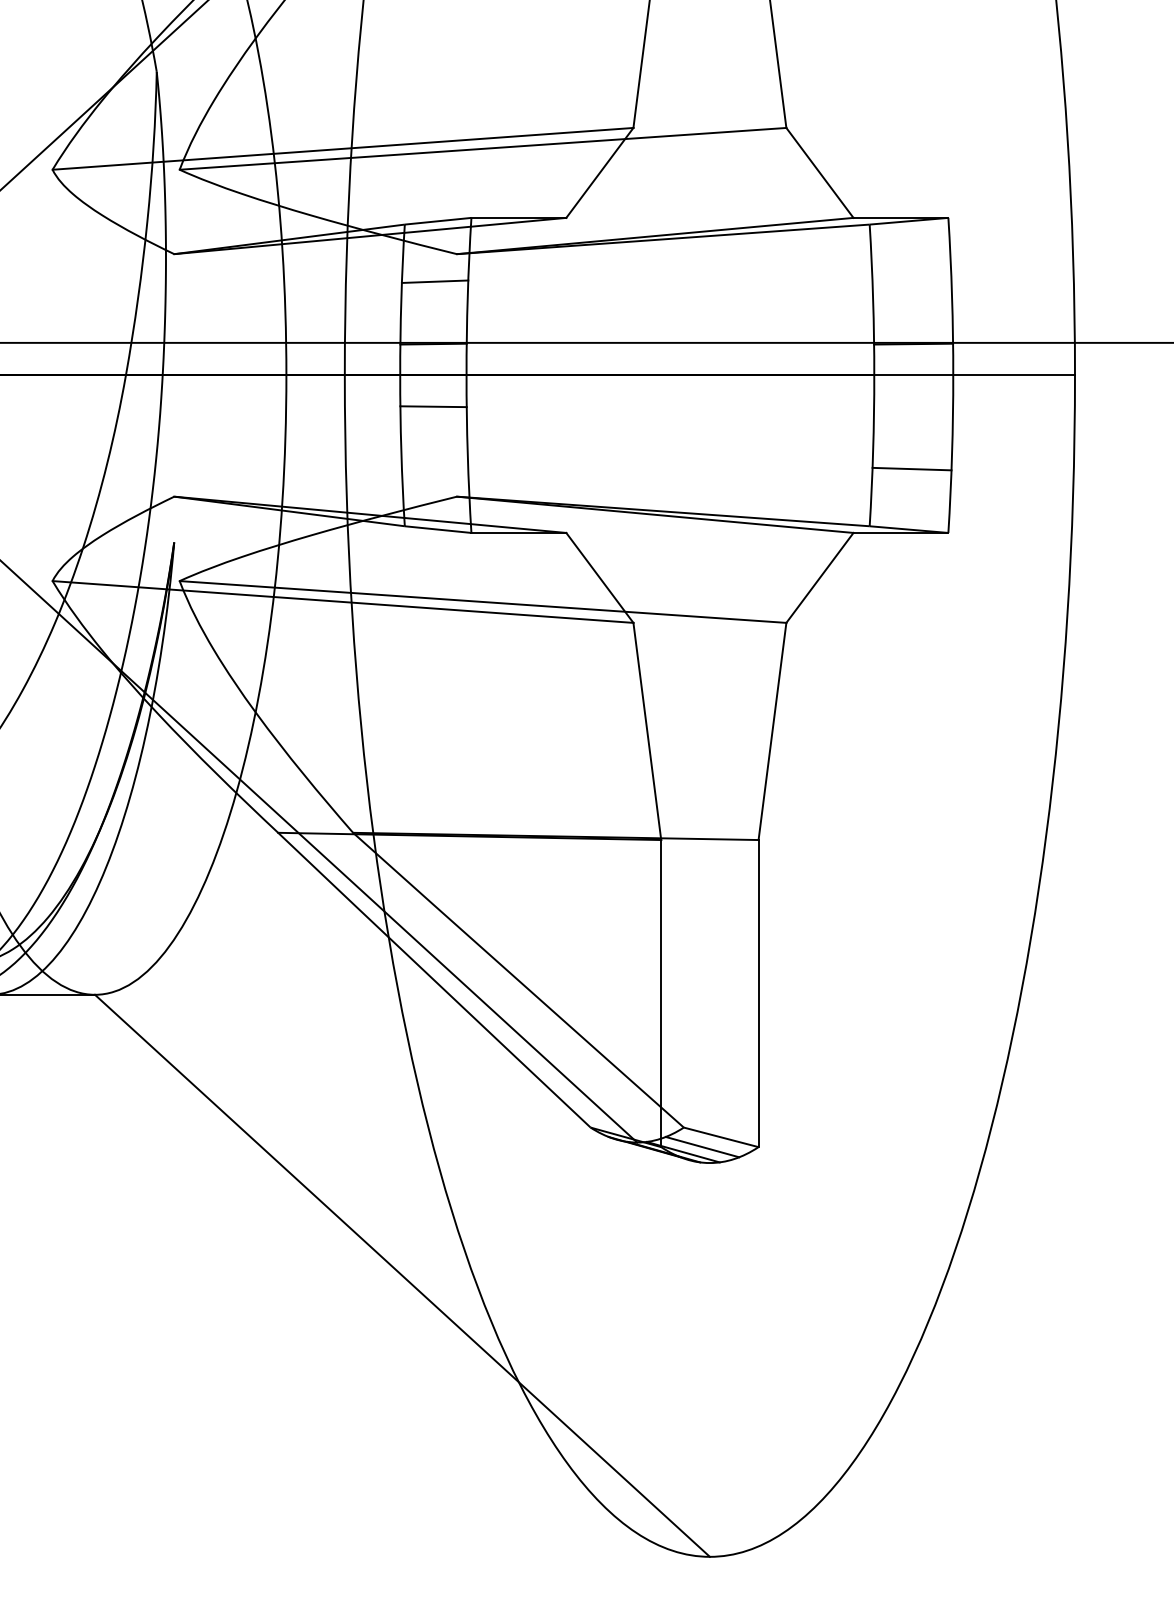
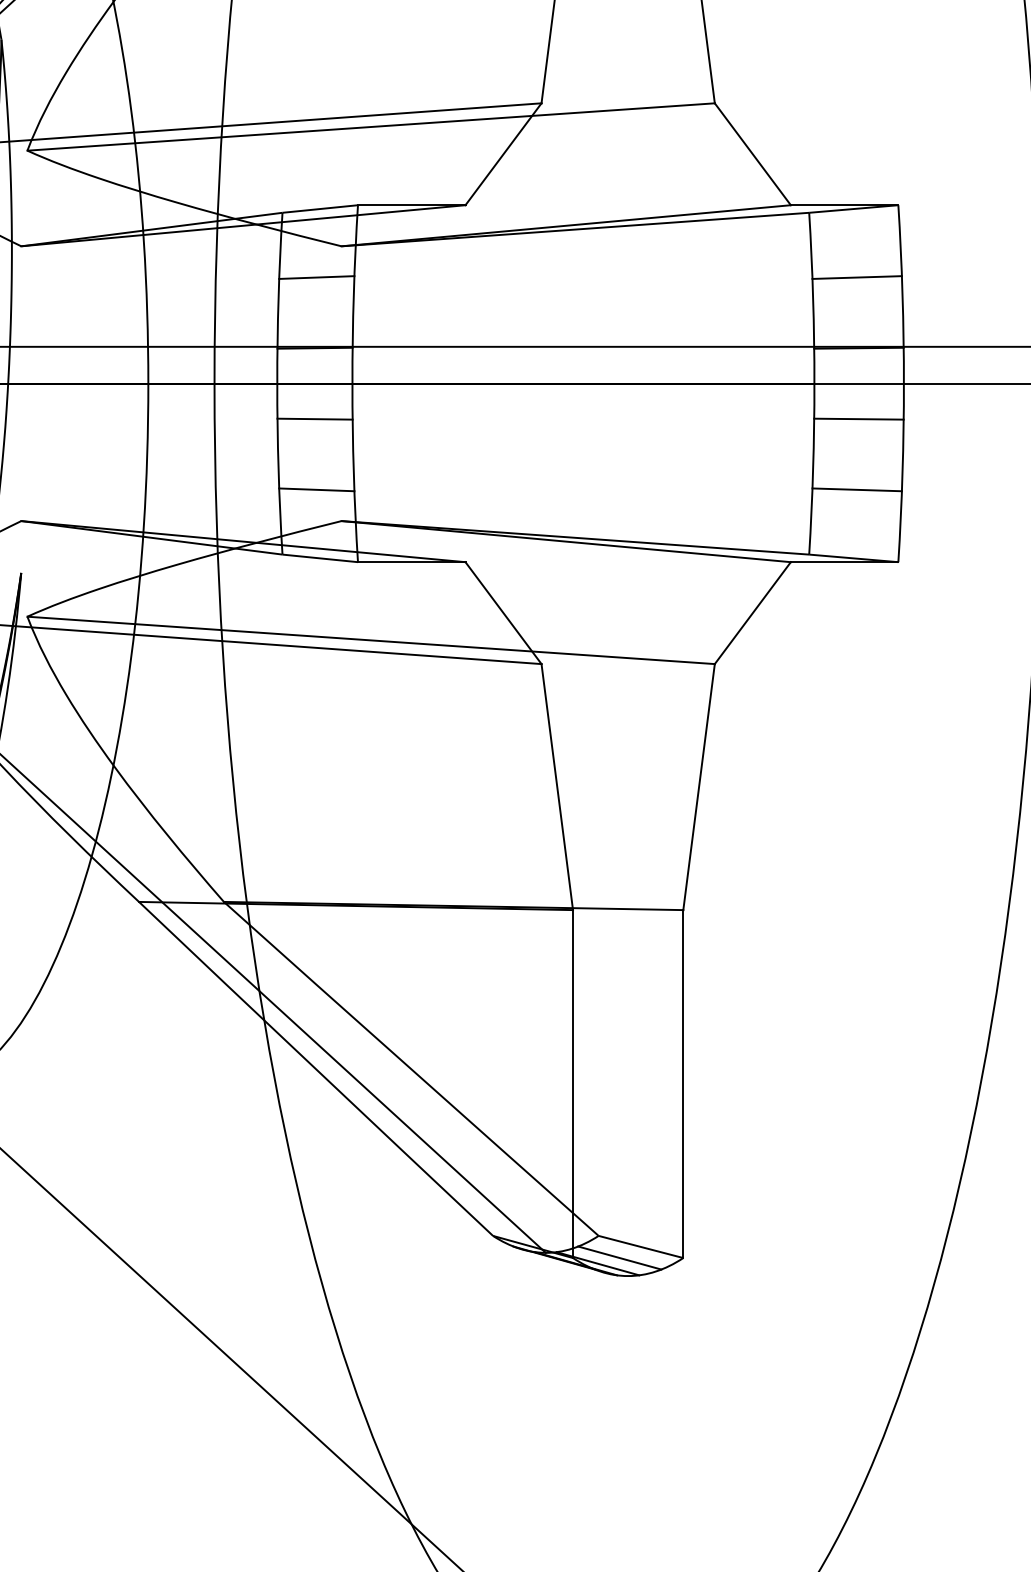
line: (911, 281) -> (856, 277), added
line: (913, 406) -> (858, 418), added
line: (434, 468) -> (316, 489), added

